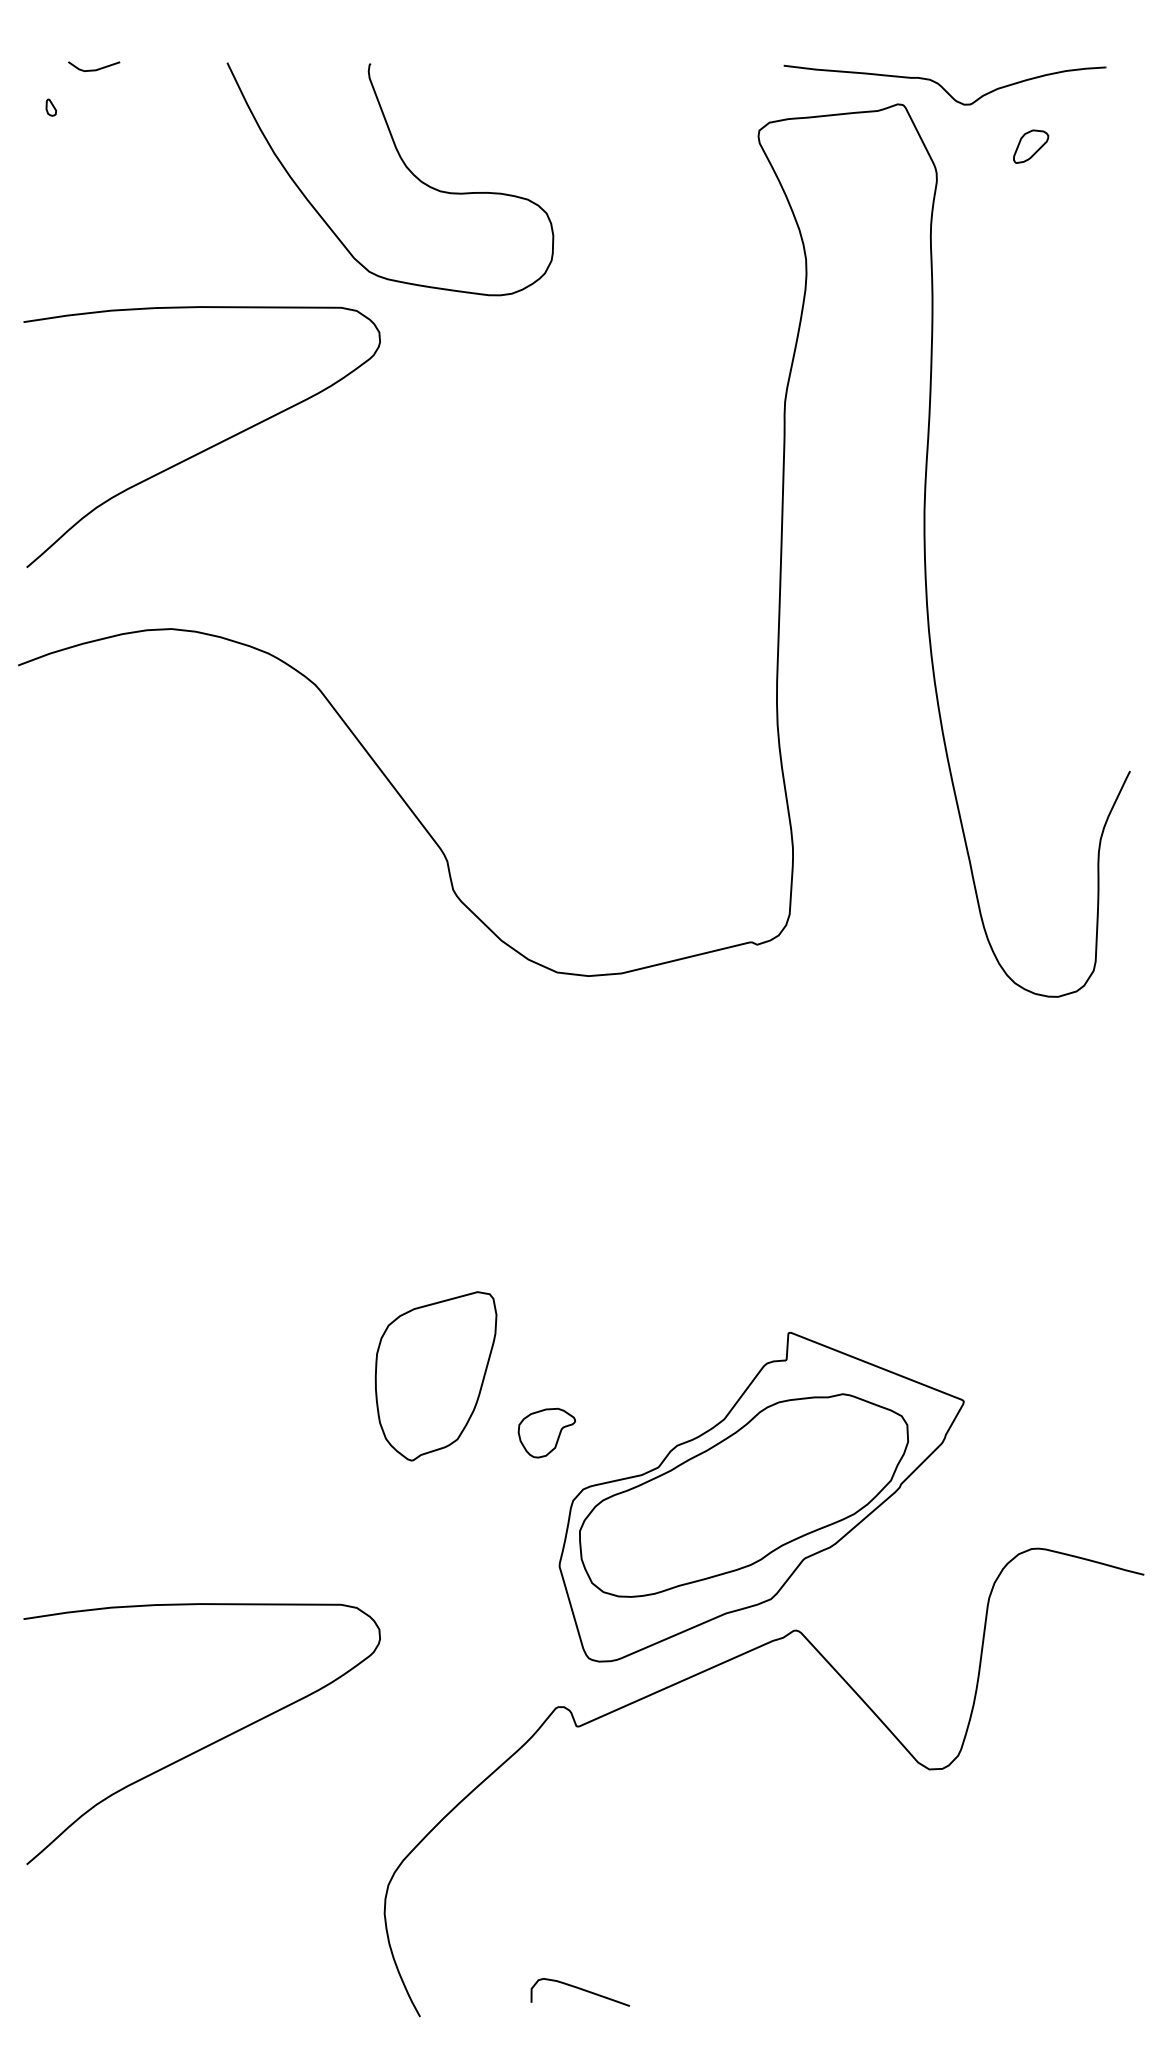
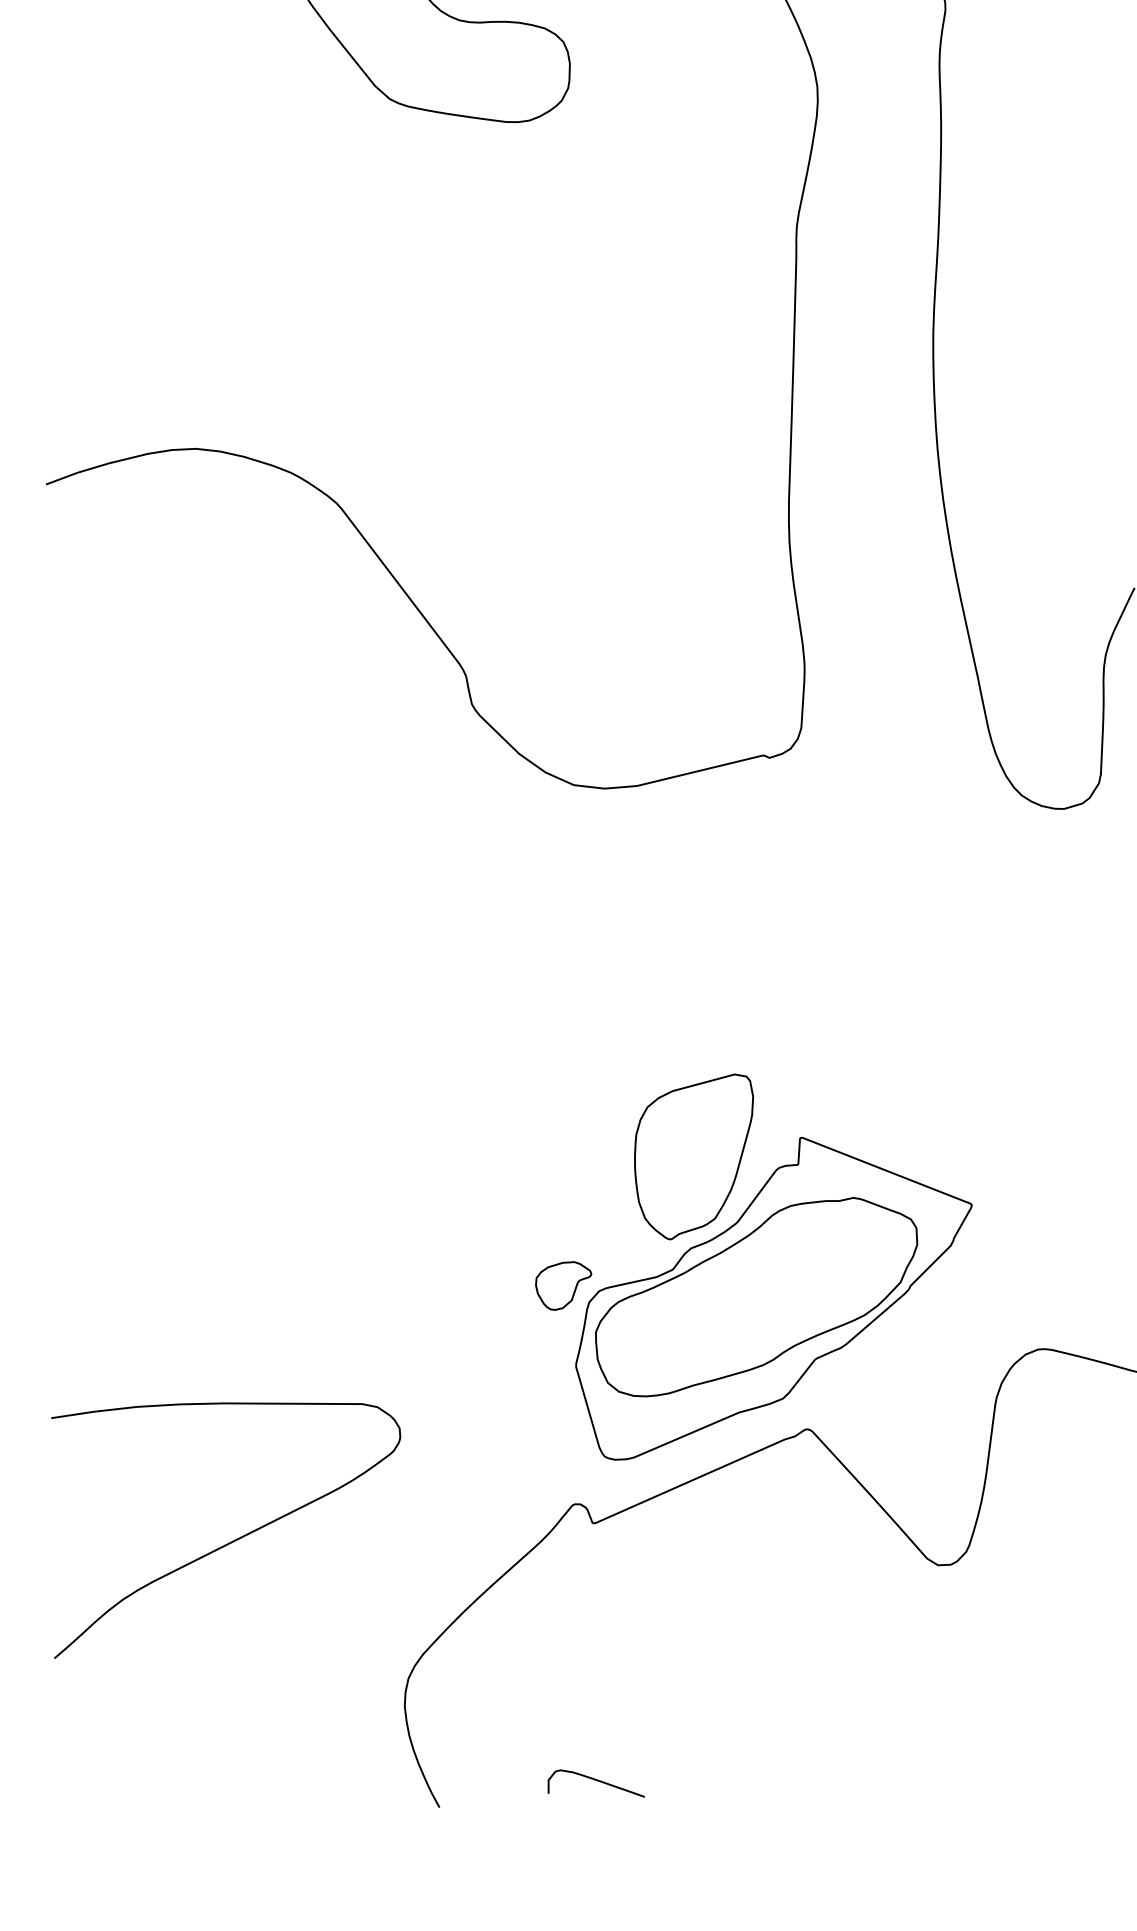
curve: (206, 448) -> (230, 272), removed
part: (435, 1376) -> (693, 1157), moved
part: (546, 1432) -> (563, 1285), moved

